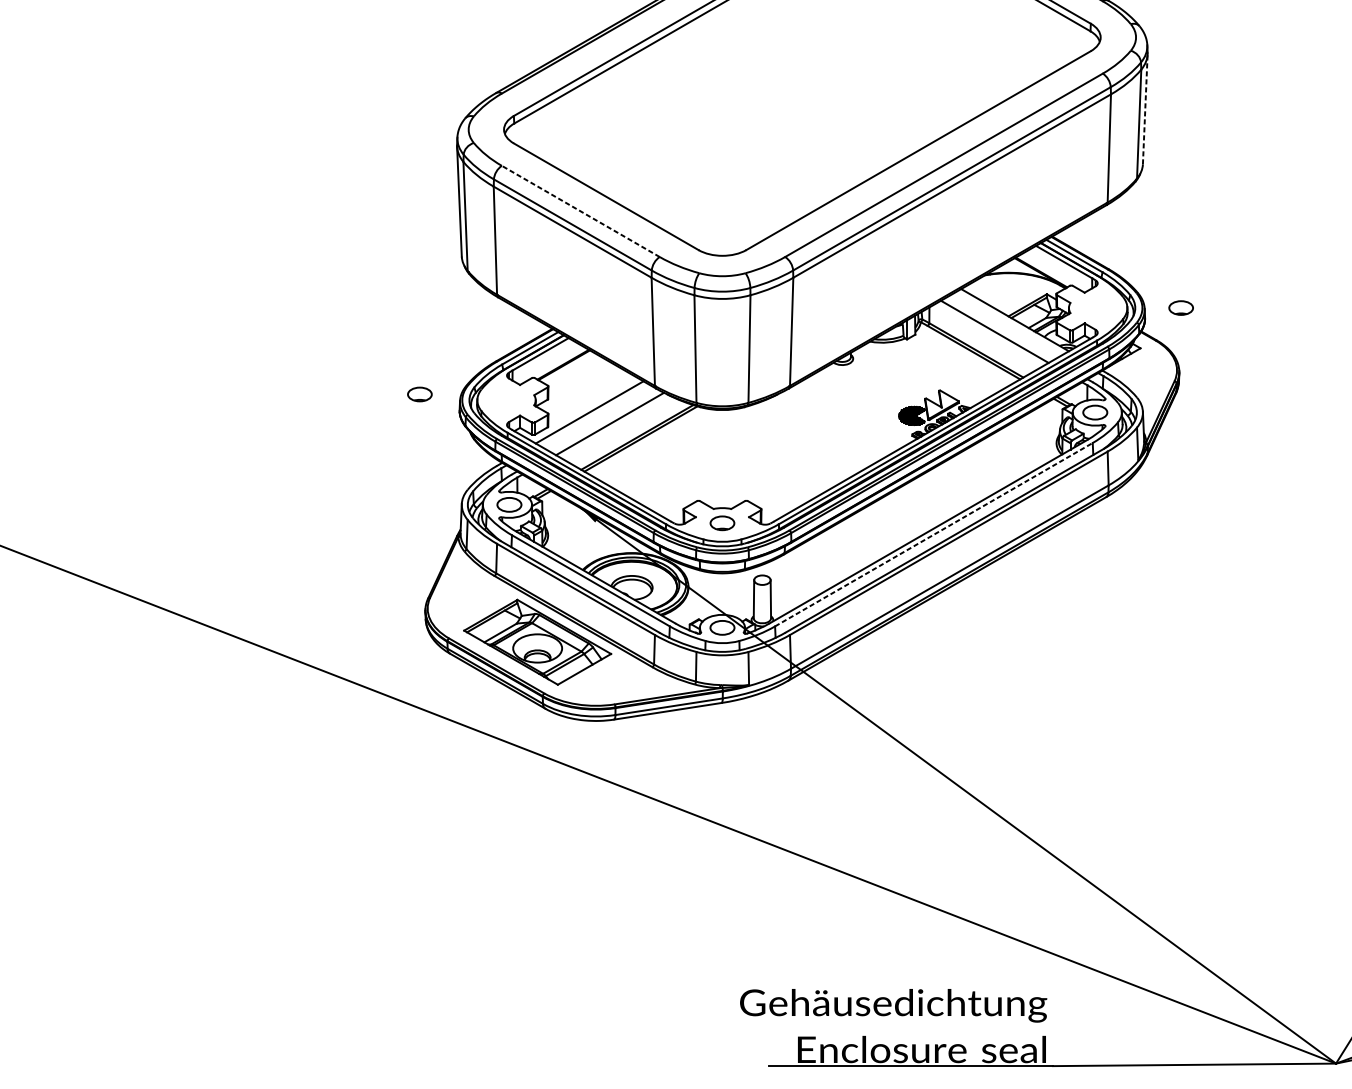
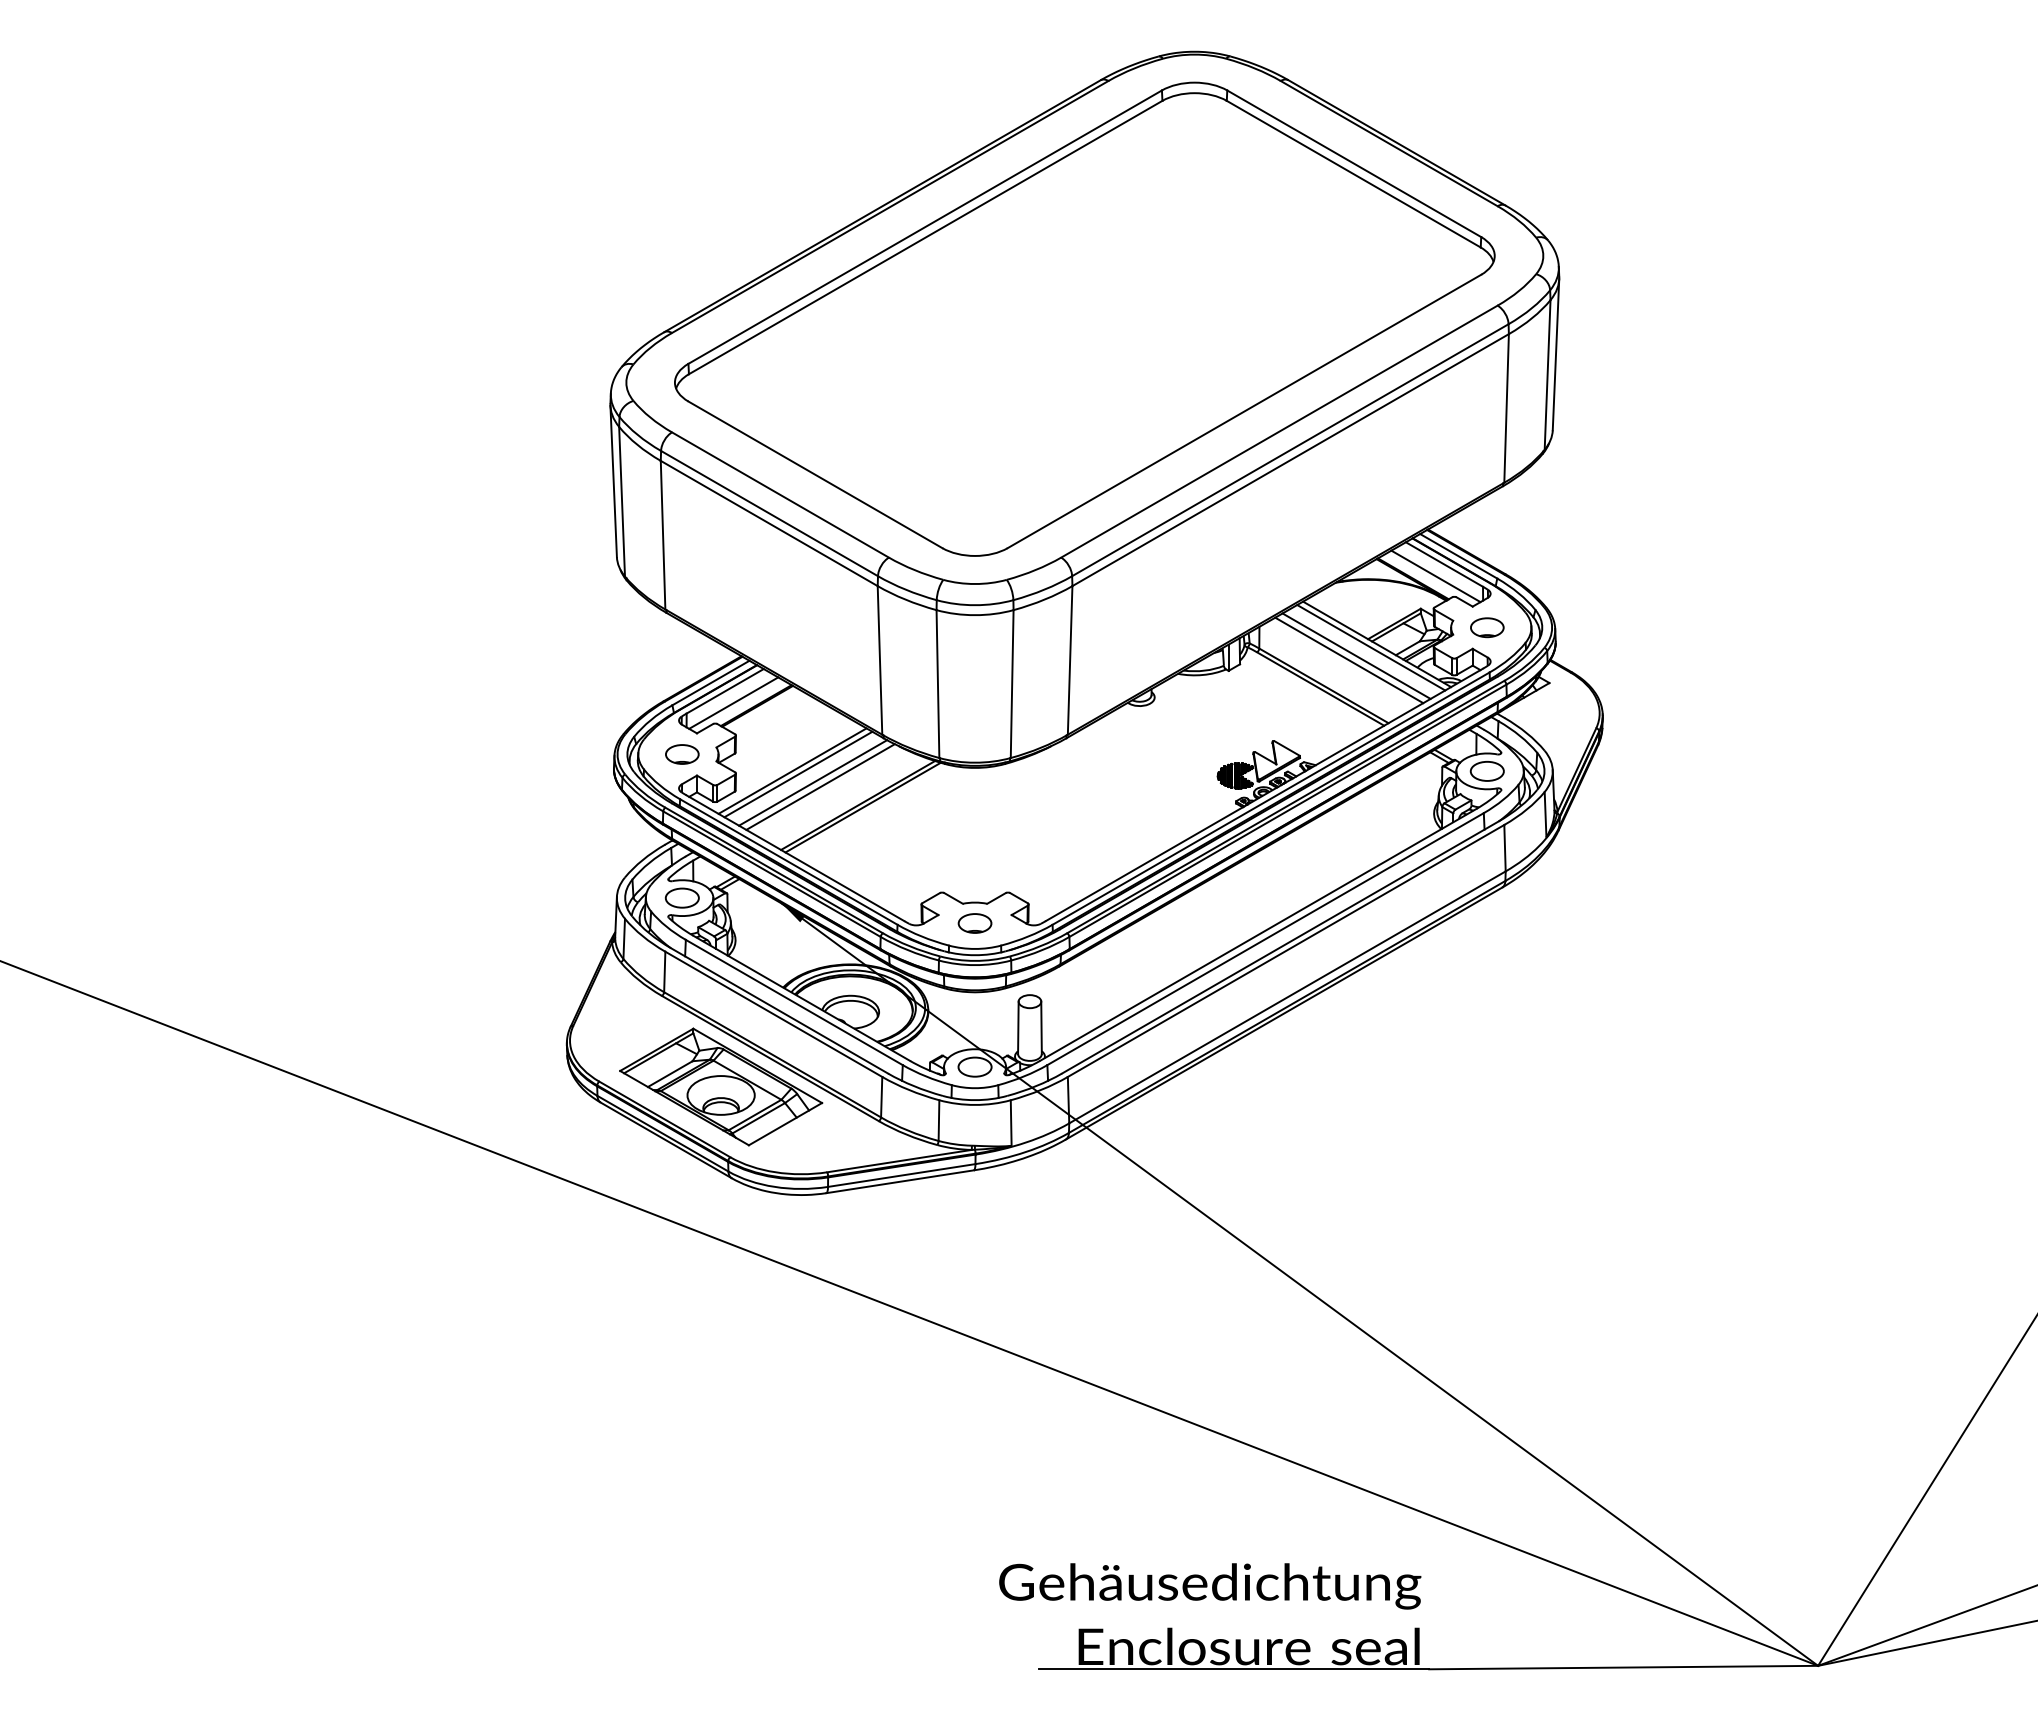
line: (1145, 109) -> (1556, 354), dashed -> solid
line: (580, 211) -> (780, 494), dashed -> solid
line: (1057, 270) -> (1435, 576), added
part: (1181, 307) -> (1487, 627), moved
line: (1010, 322) -> (1371, 647), added
line: (1000, 328) -> (1356, 655), added
line: (546, 362) -> (733, 702), added
part: (420, 394) -> (682, 754), moved
line: (593, 414) -> (798, 774), added
line: (604, 420) -> (813, 782), added
line: (933, 534) -> (1265, 939), dashed -> solid

